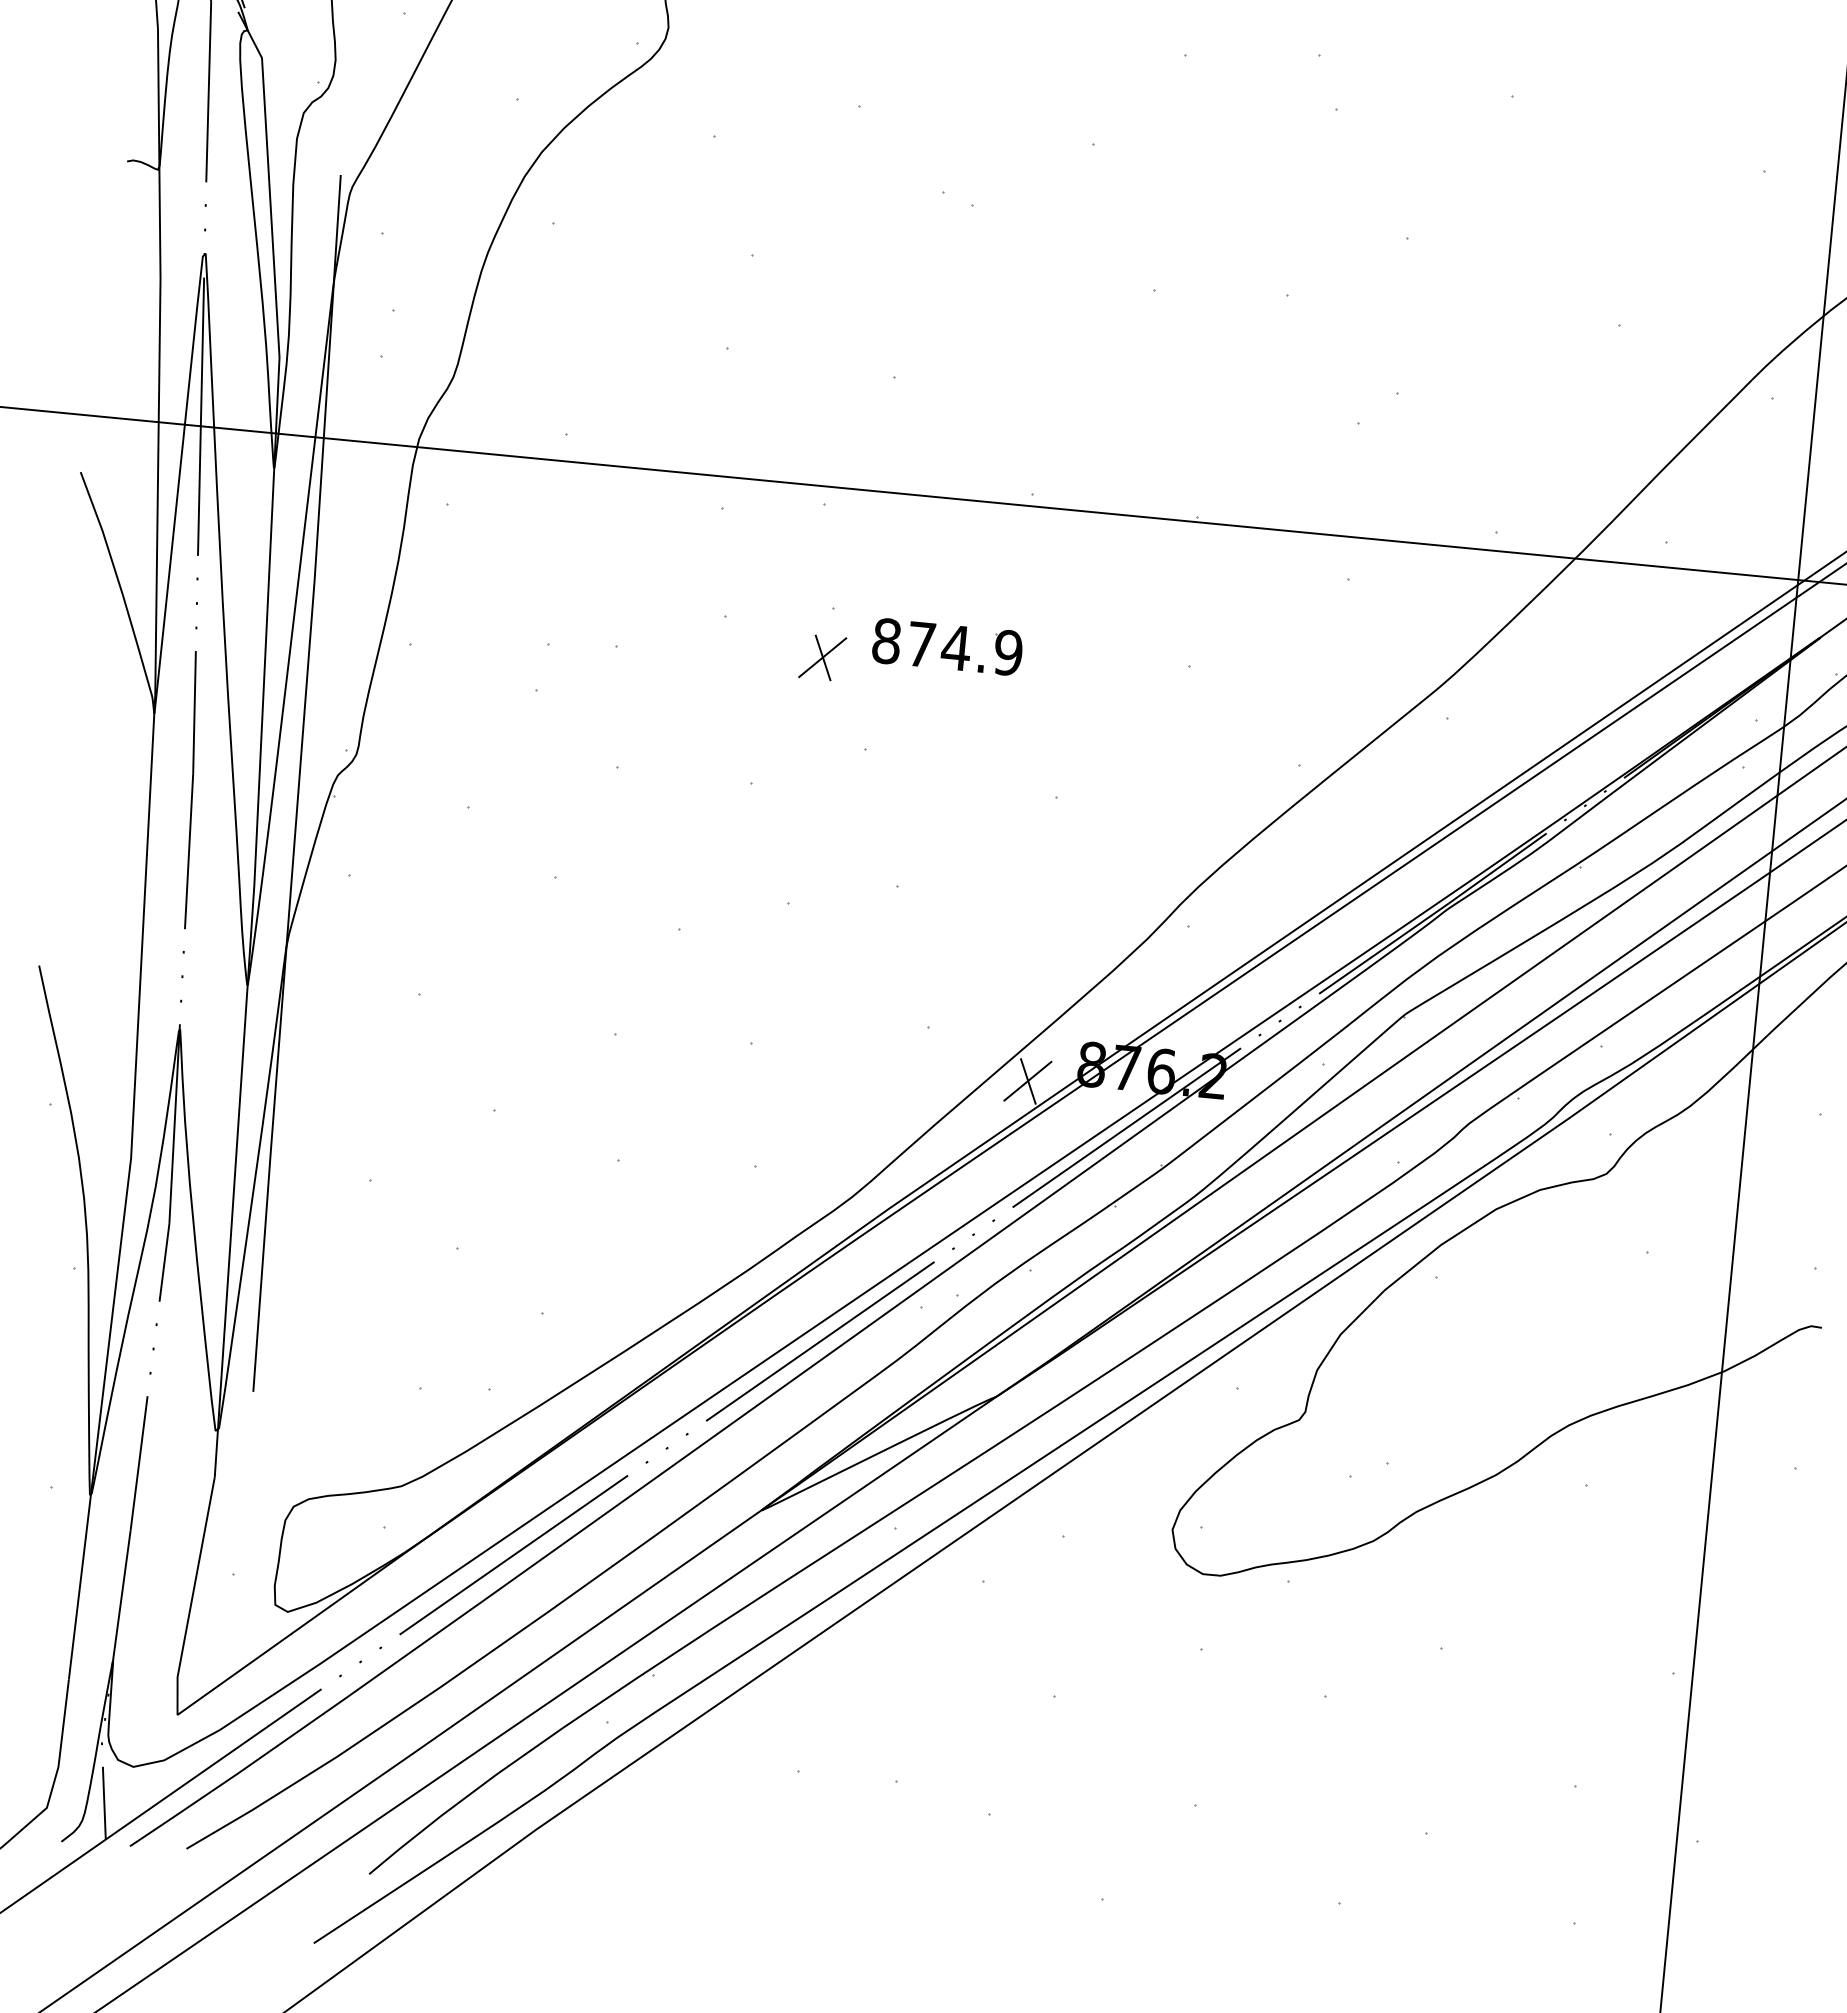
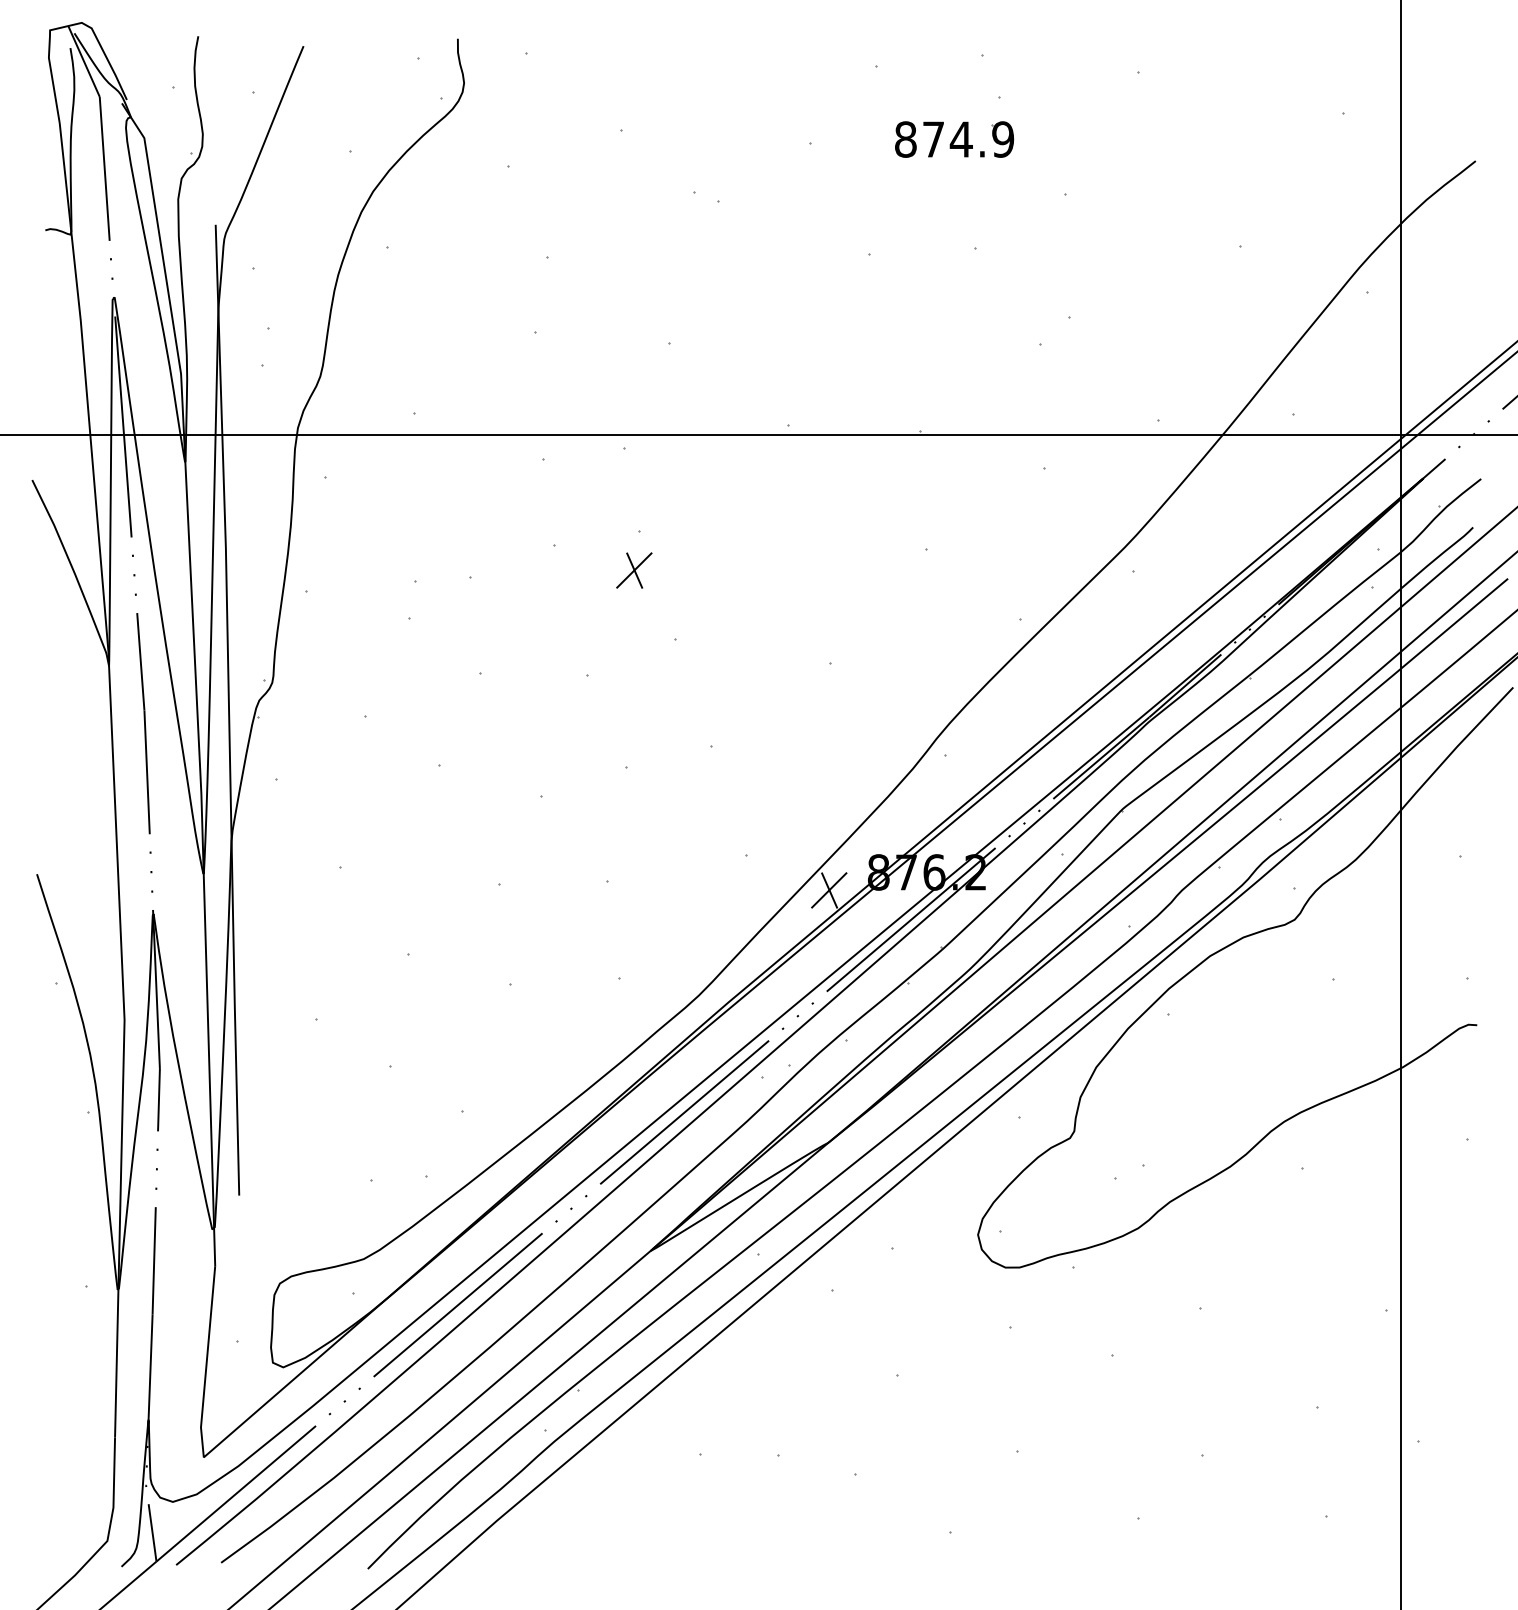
part: (947, 647) -> (954, 139), moved

